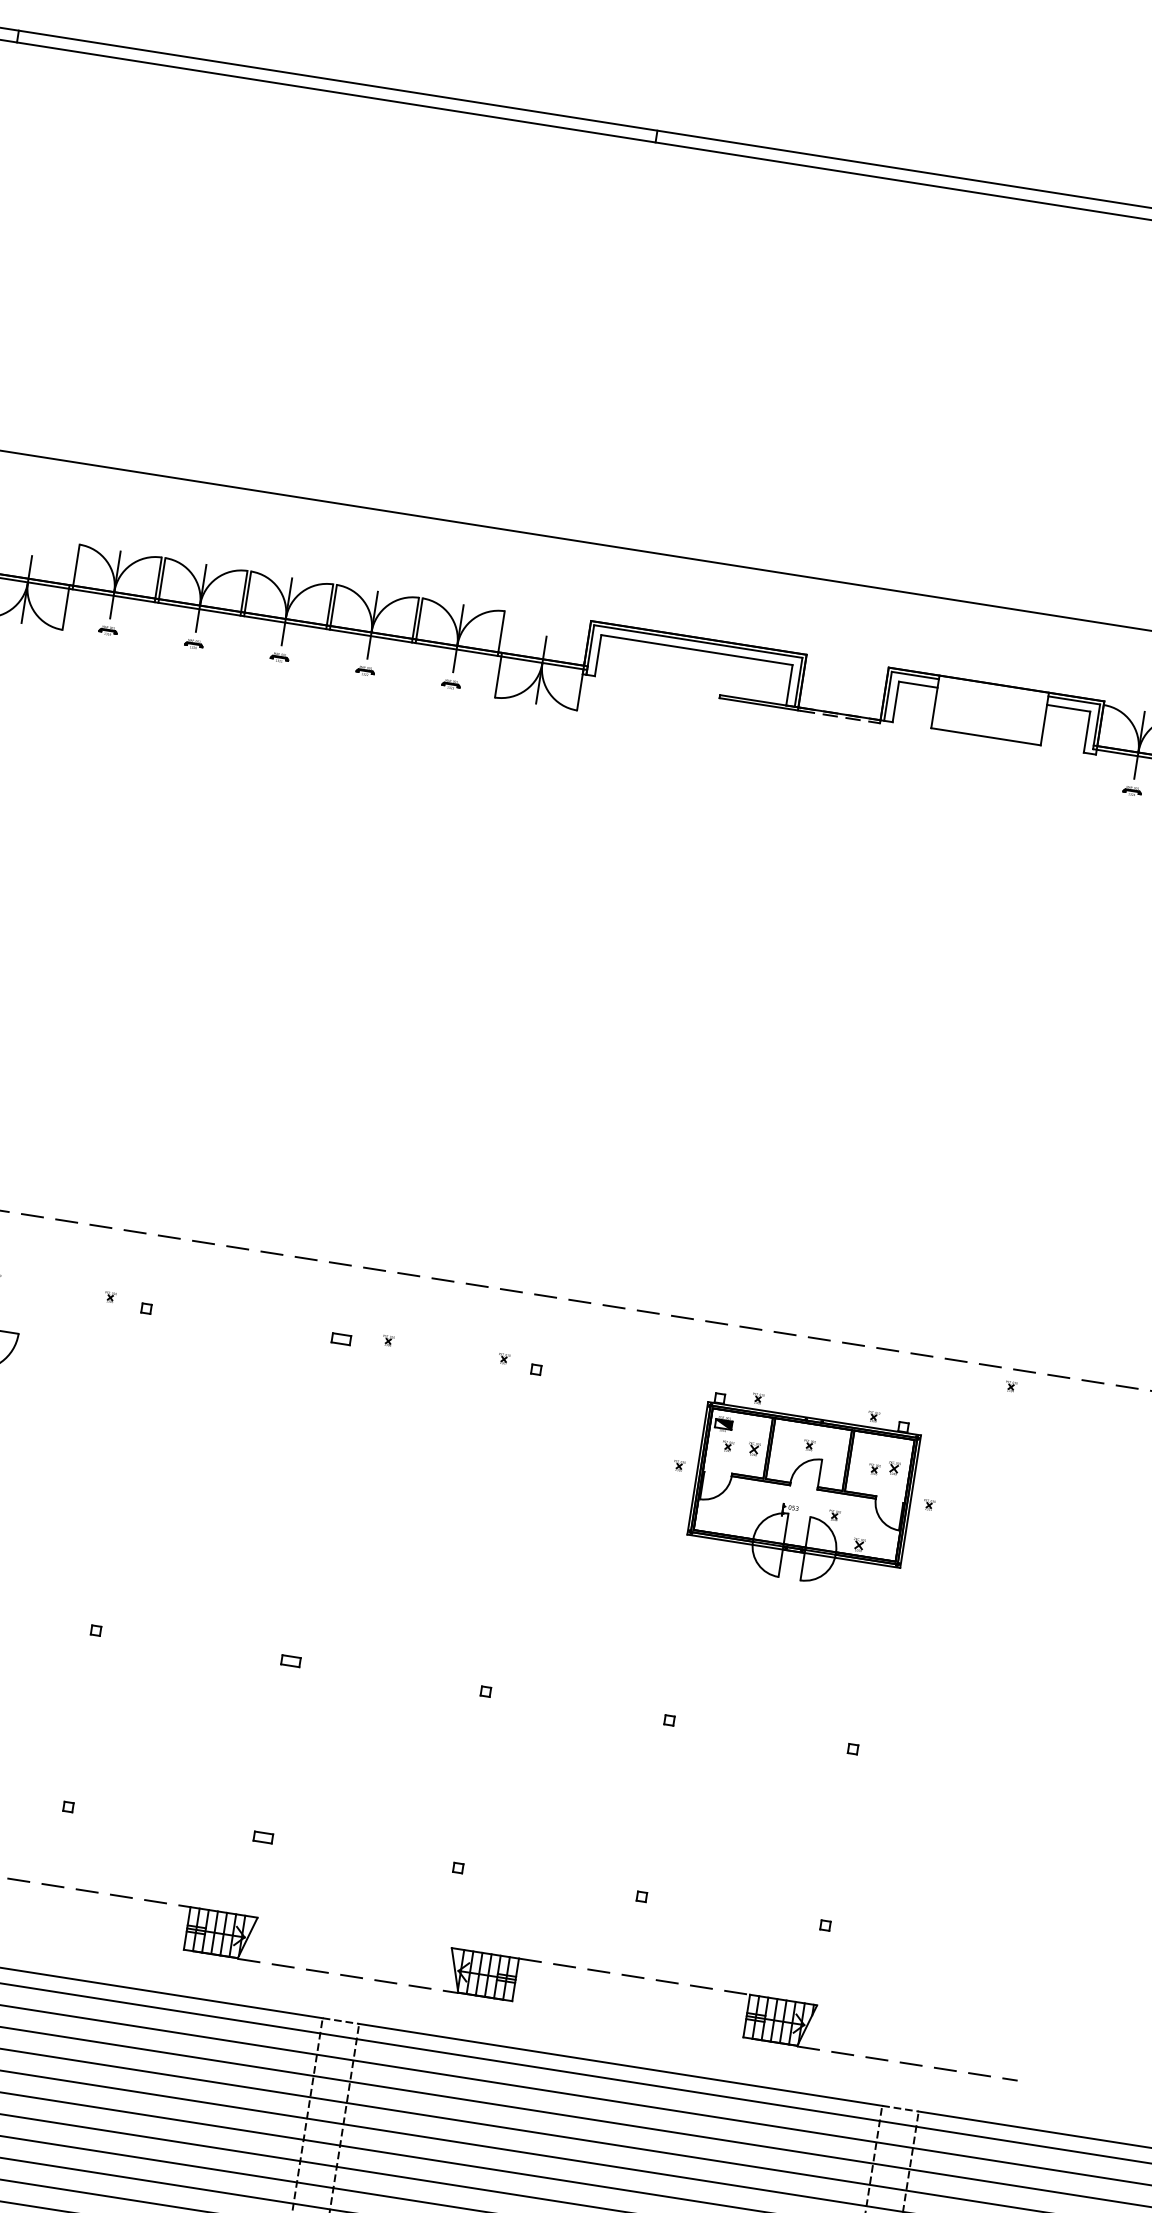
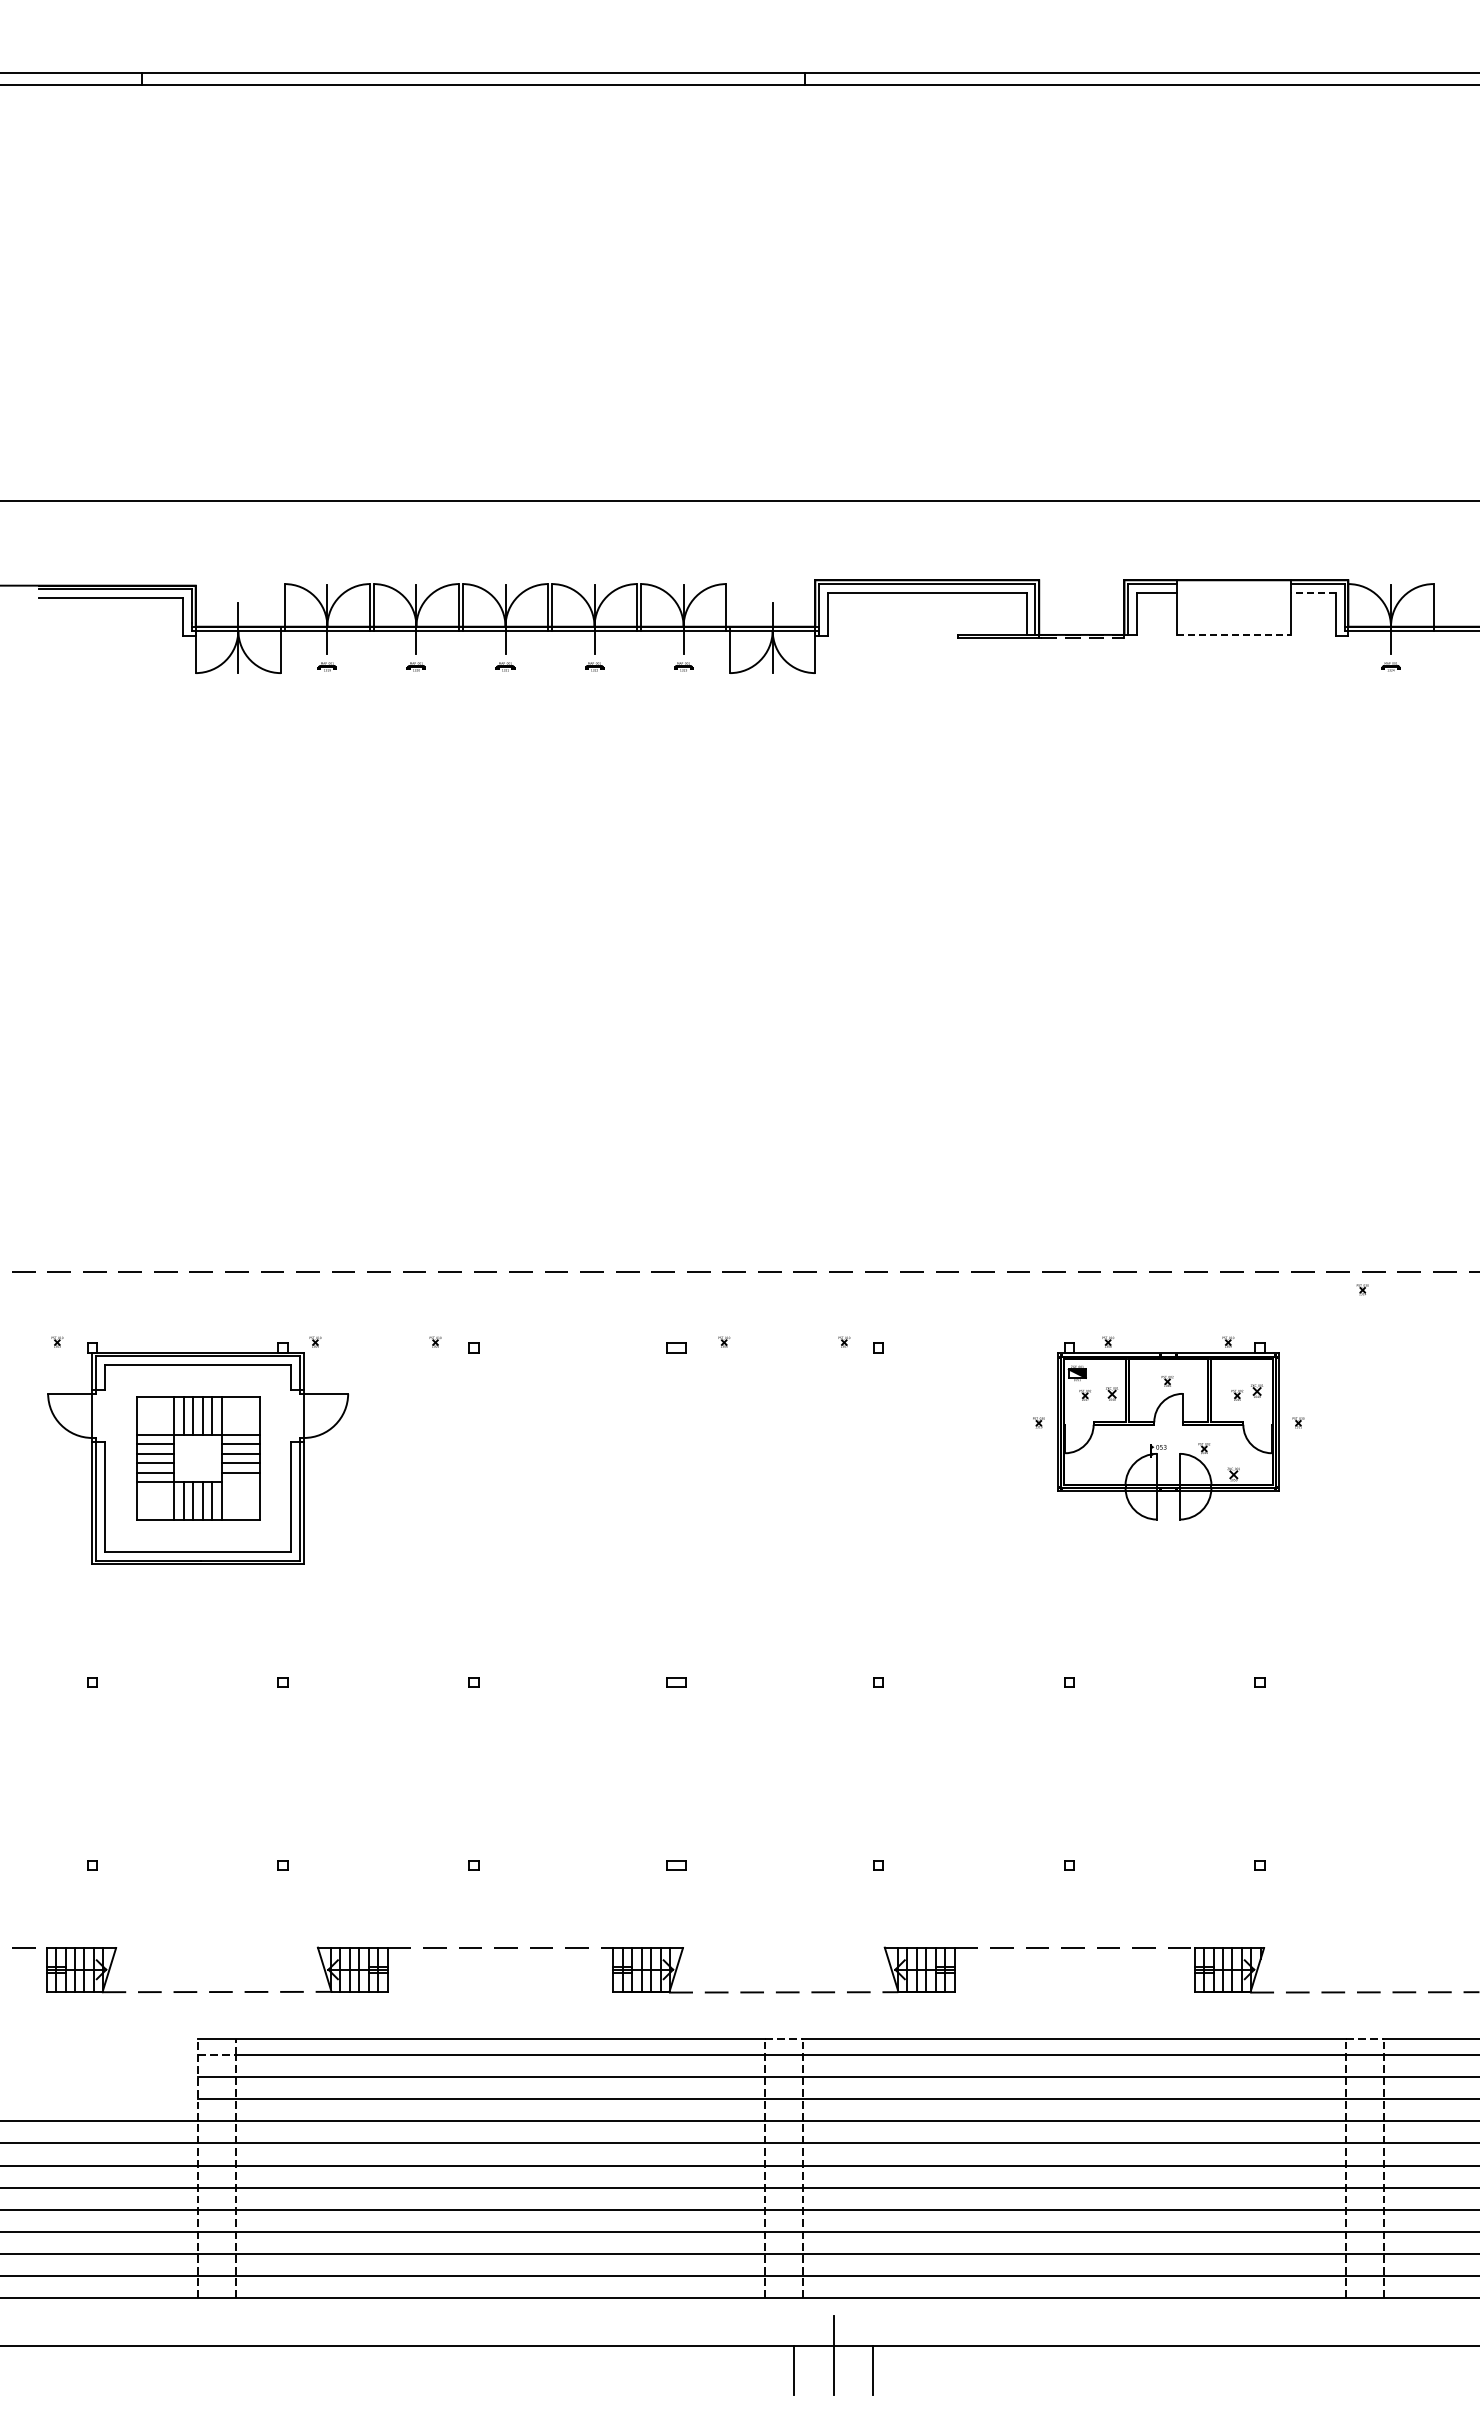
line: (1067, 707) -> (1312, 592), solid -> dashed
line: (986, 736) -> (1234, 634), solid -> dashed

